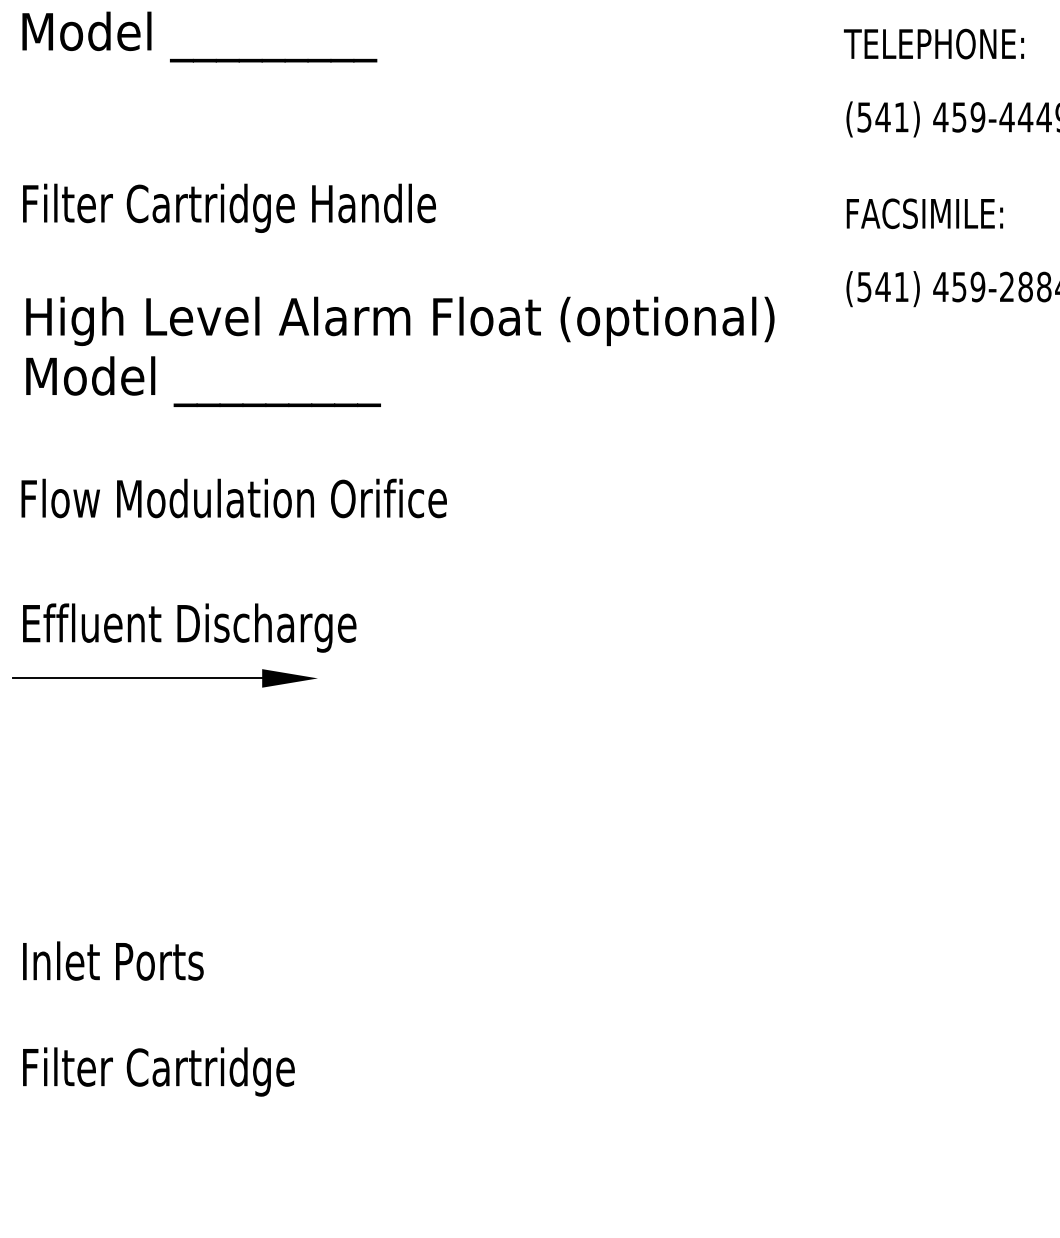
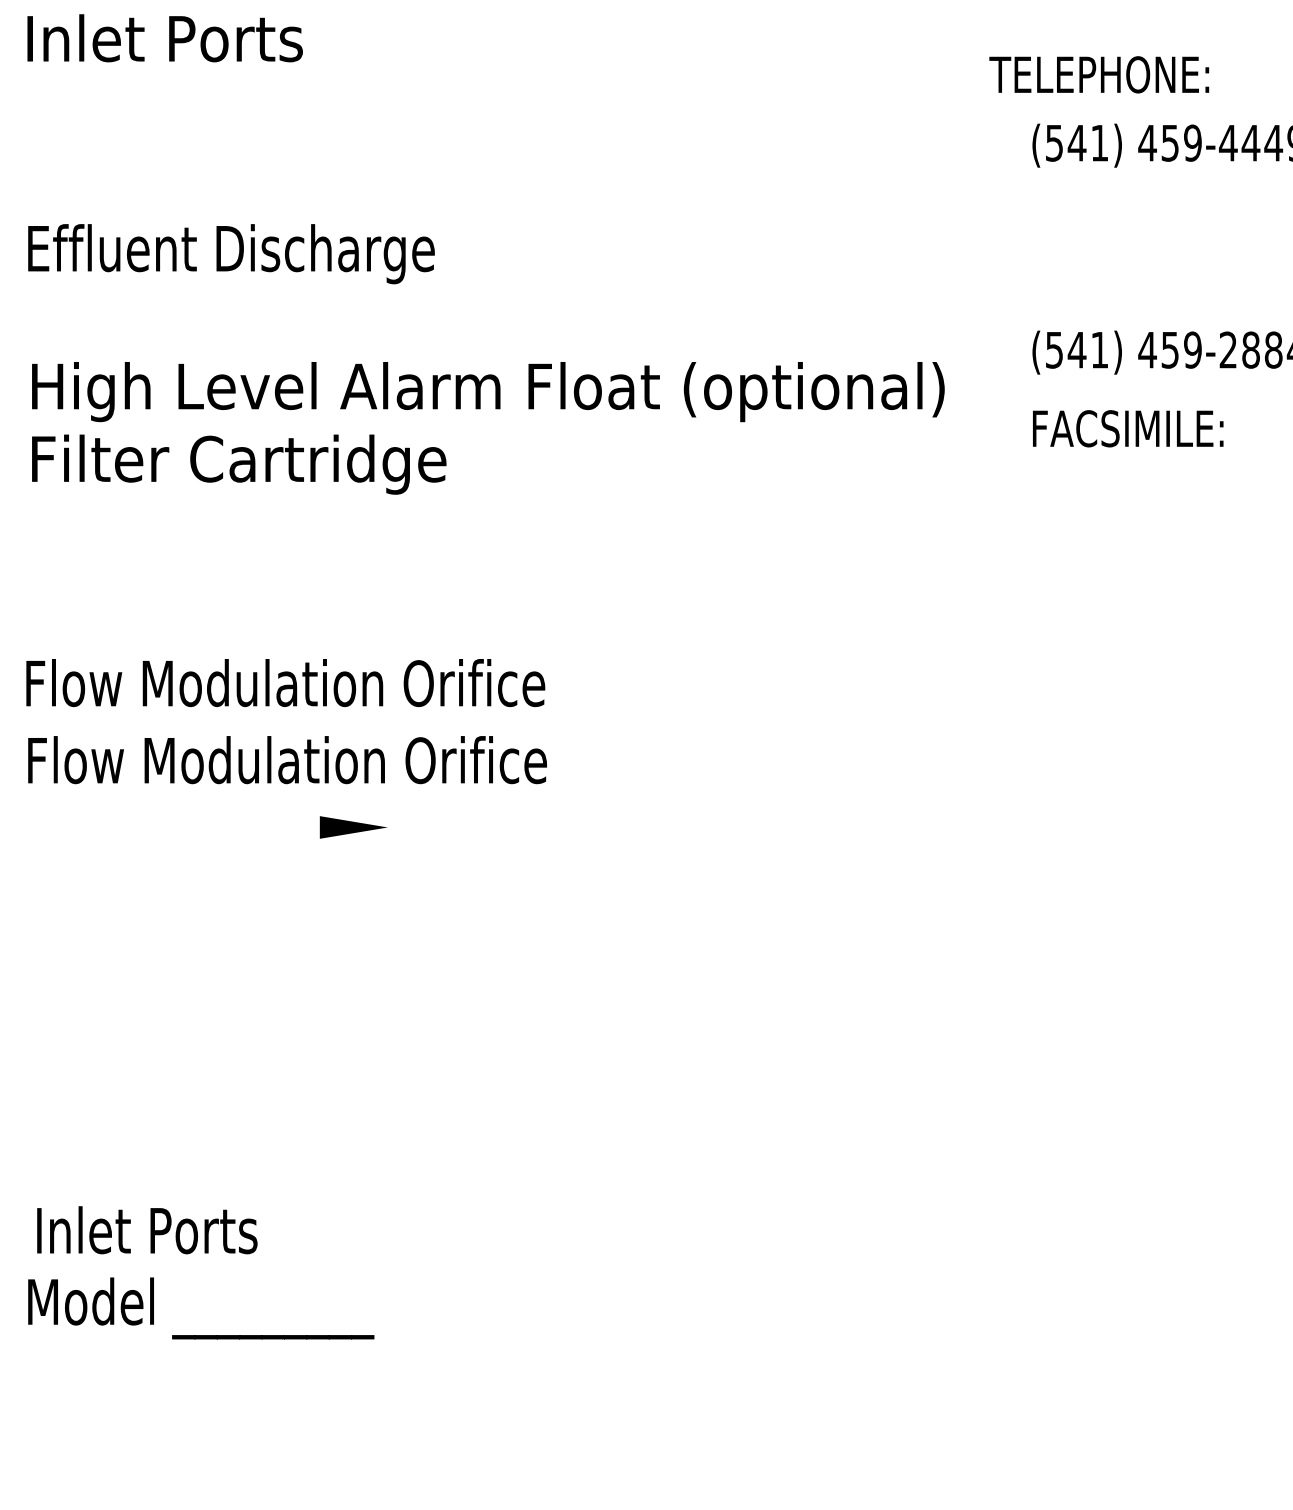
text: (202, 37) -> (246, 45), Model _________ -> Inlet Ports
text: (934, 43) -> (1099, 74), moved
text: (230, 208) -> (281, 254), Filter Cartridge Handle -> Effluent Discharge
text: (925, 213) -> (1128, 428), moved
text: (205, 381) -> (250, 465), Model _________ -> Filter Cartridge
text: (234, 498) -> (285, 683), moved
text: (237, 628) -> (289, 766), Effluent Discharge -> Flow Modulation Orifice
line: (137, 678) -> (167, 827), removed
text: (113, 961) -> (147, 1230), moved
text: (166, 1072) -> (203, 1308), Filter Cartridge -> Model _________

